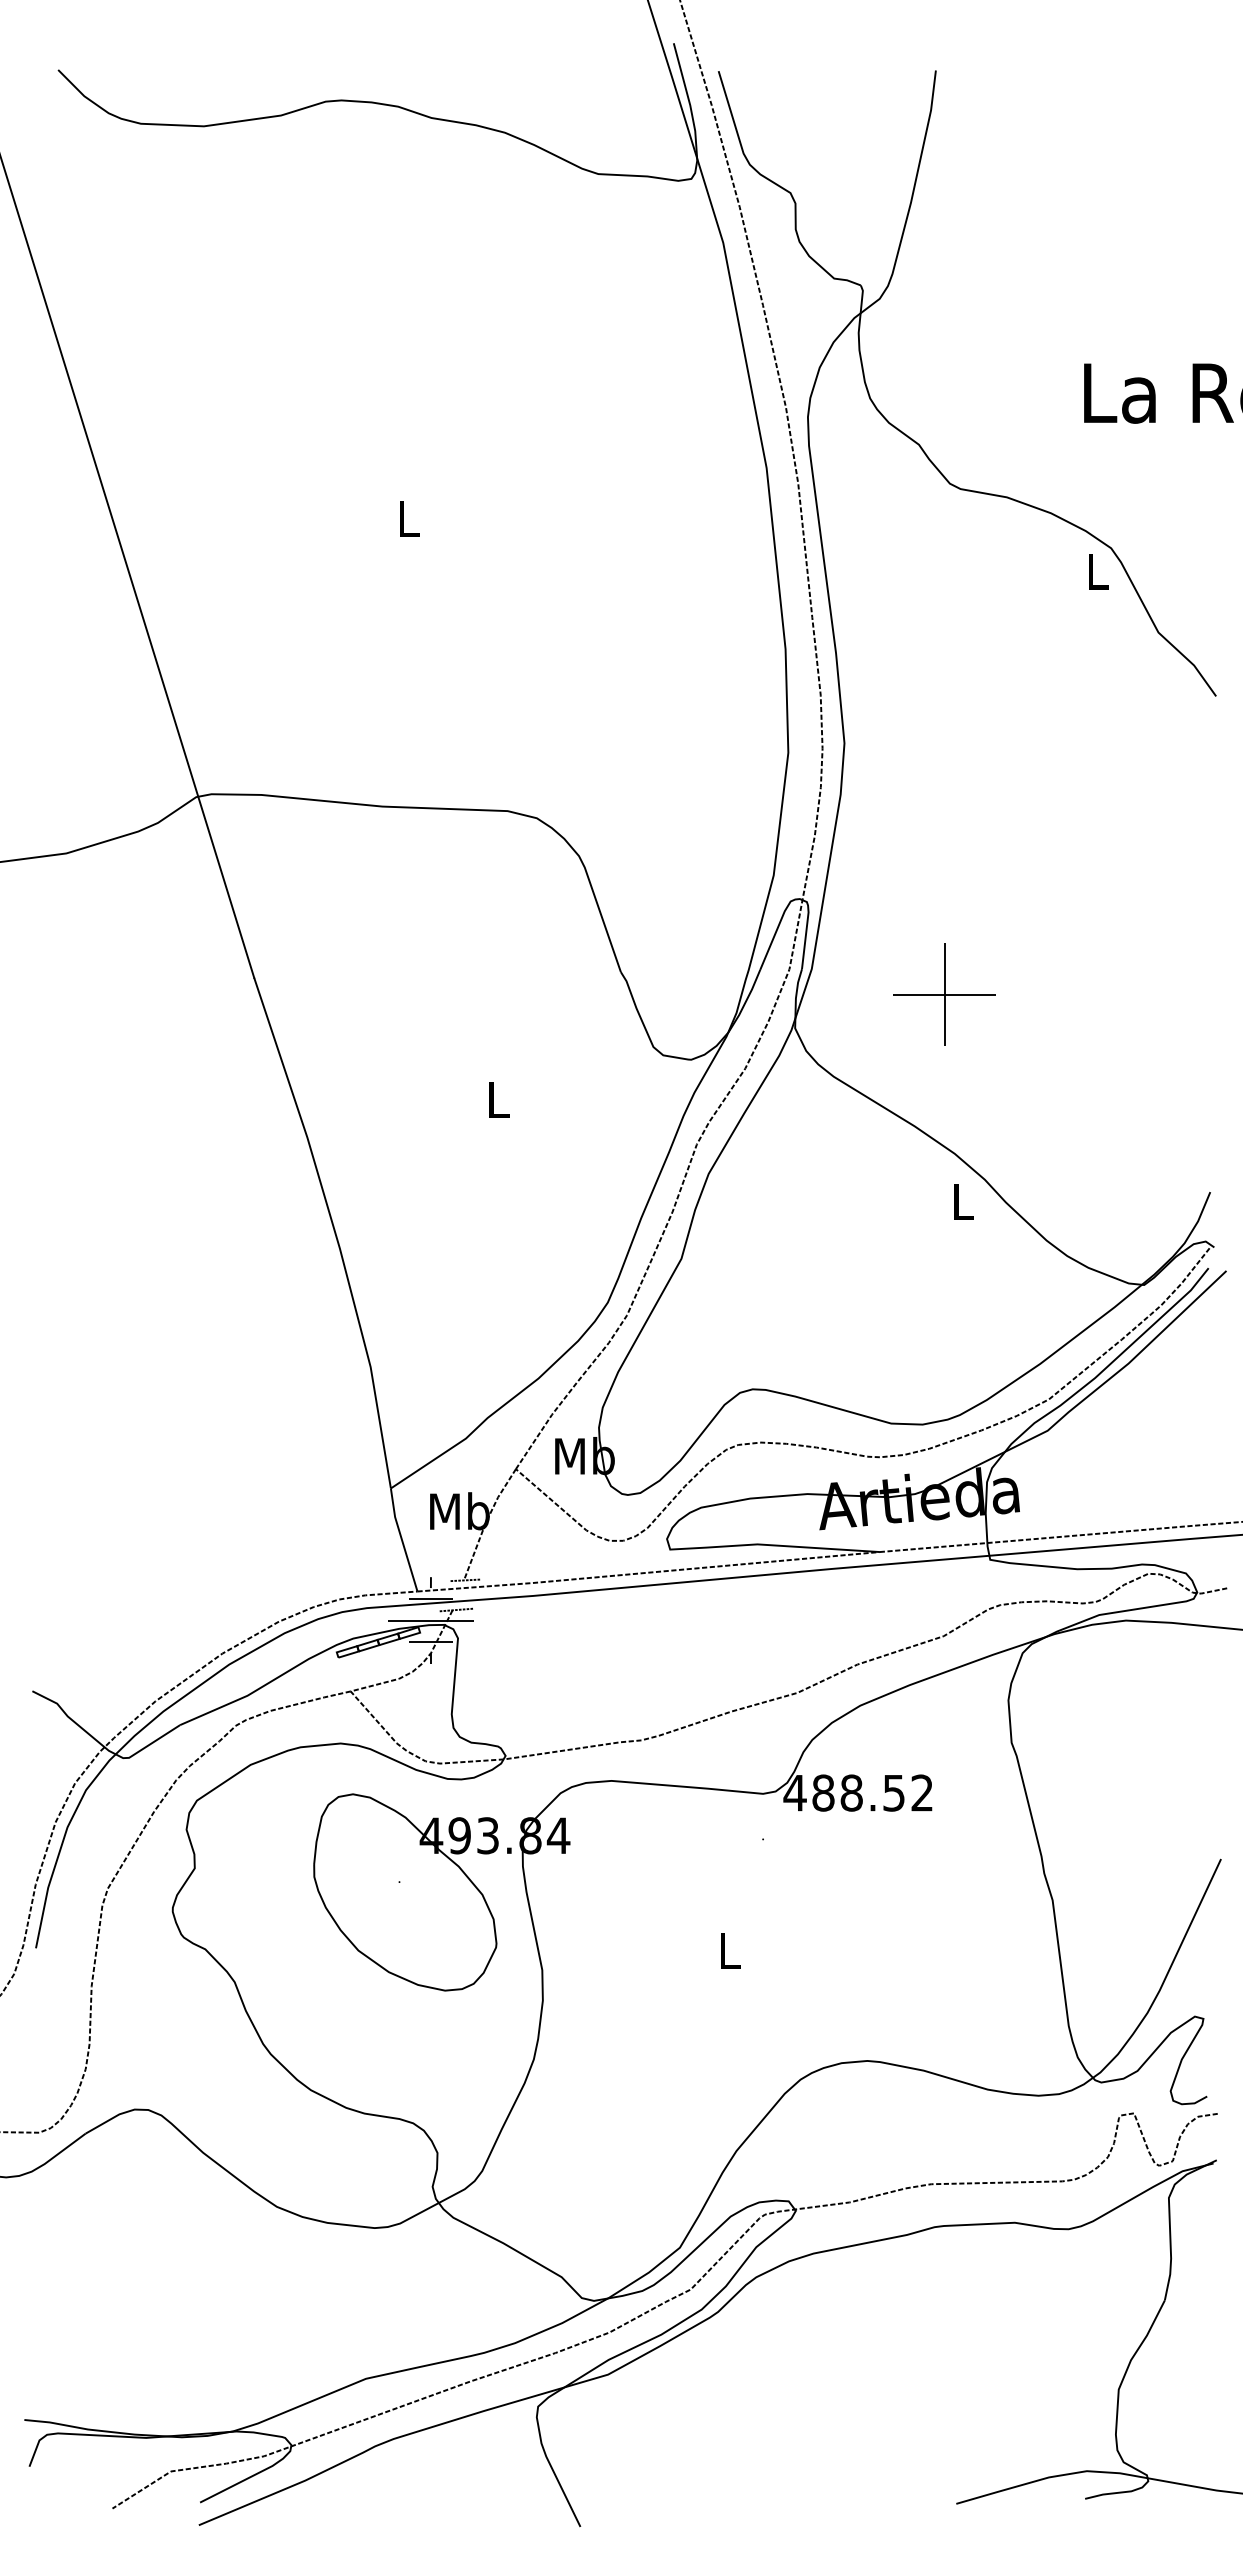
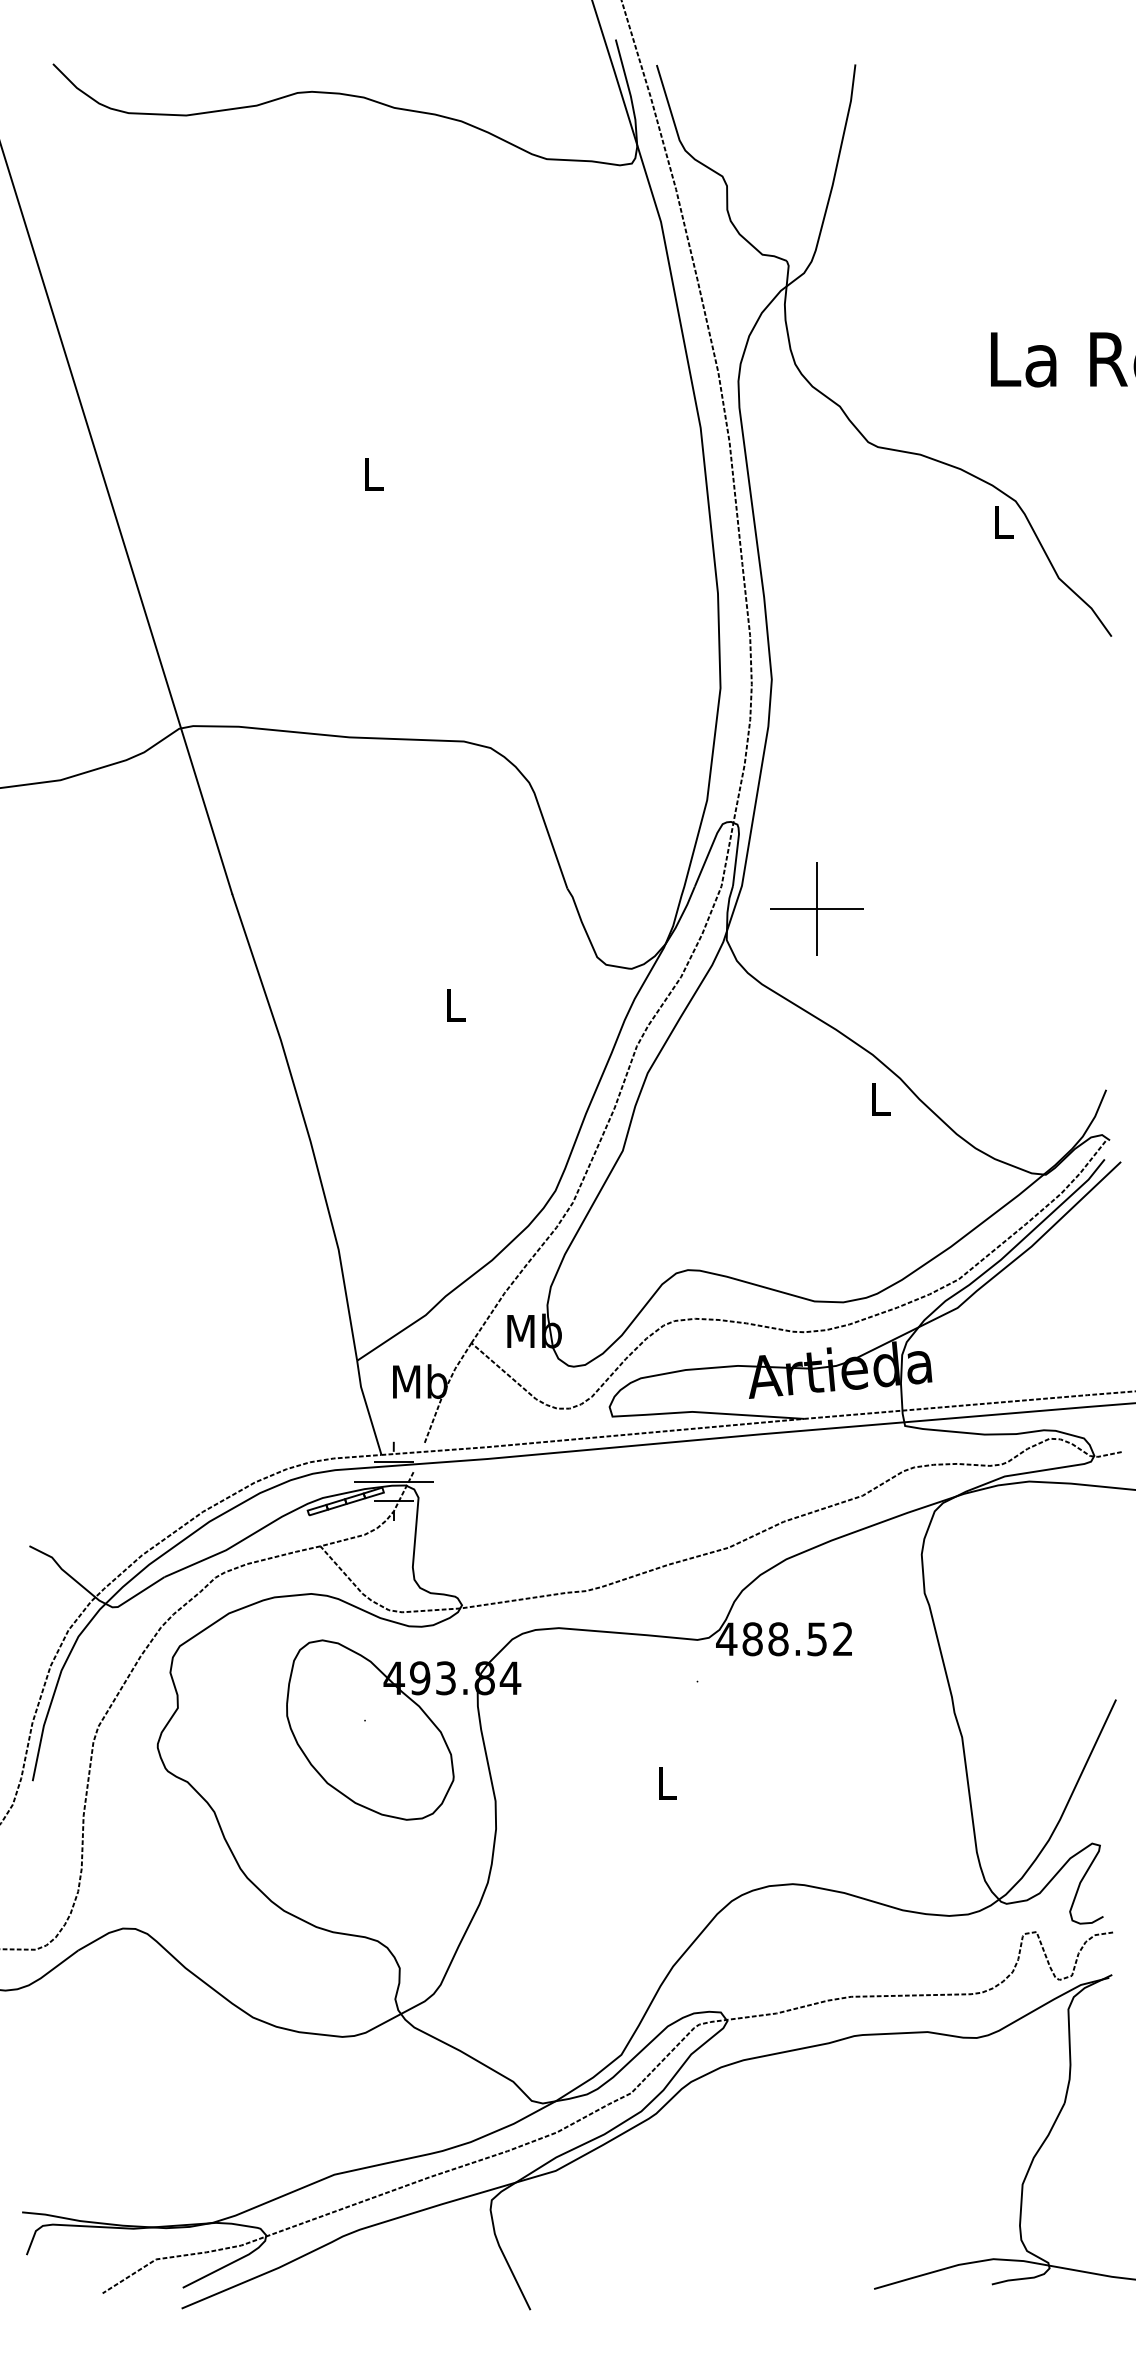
part: (944, 994) -> (816, 909), moved
line: (465, 1580) -> (425, 1444), removed
line: (456, 1609) -> (417, 1471), removed

